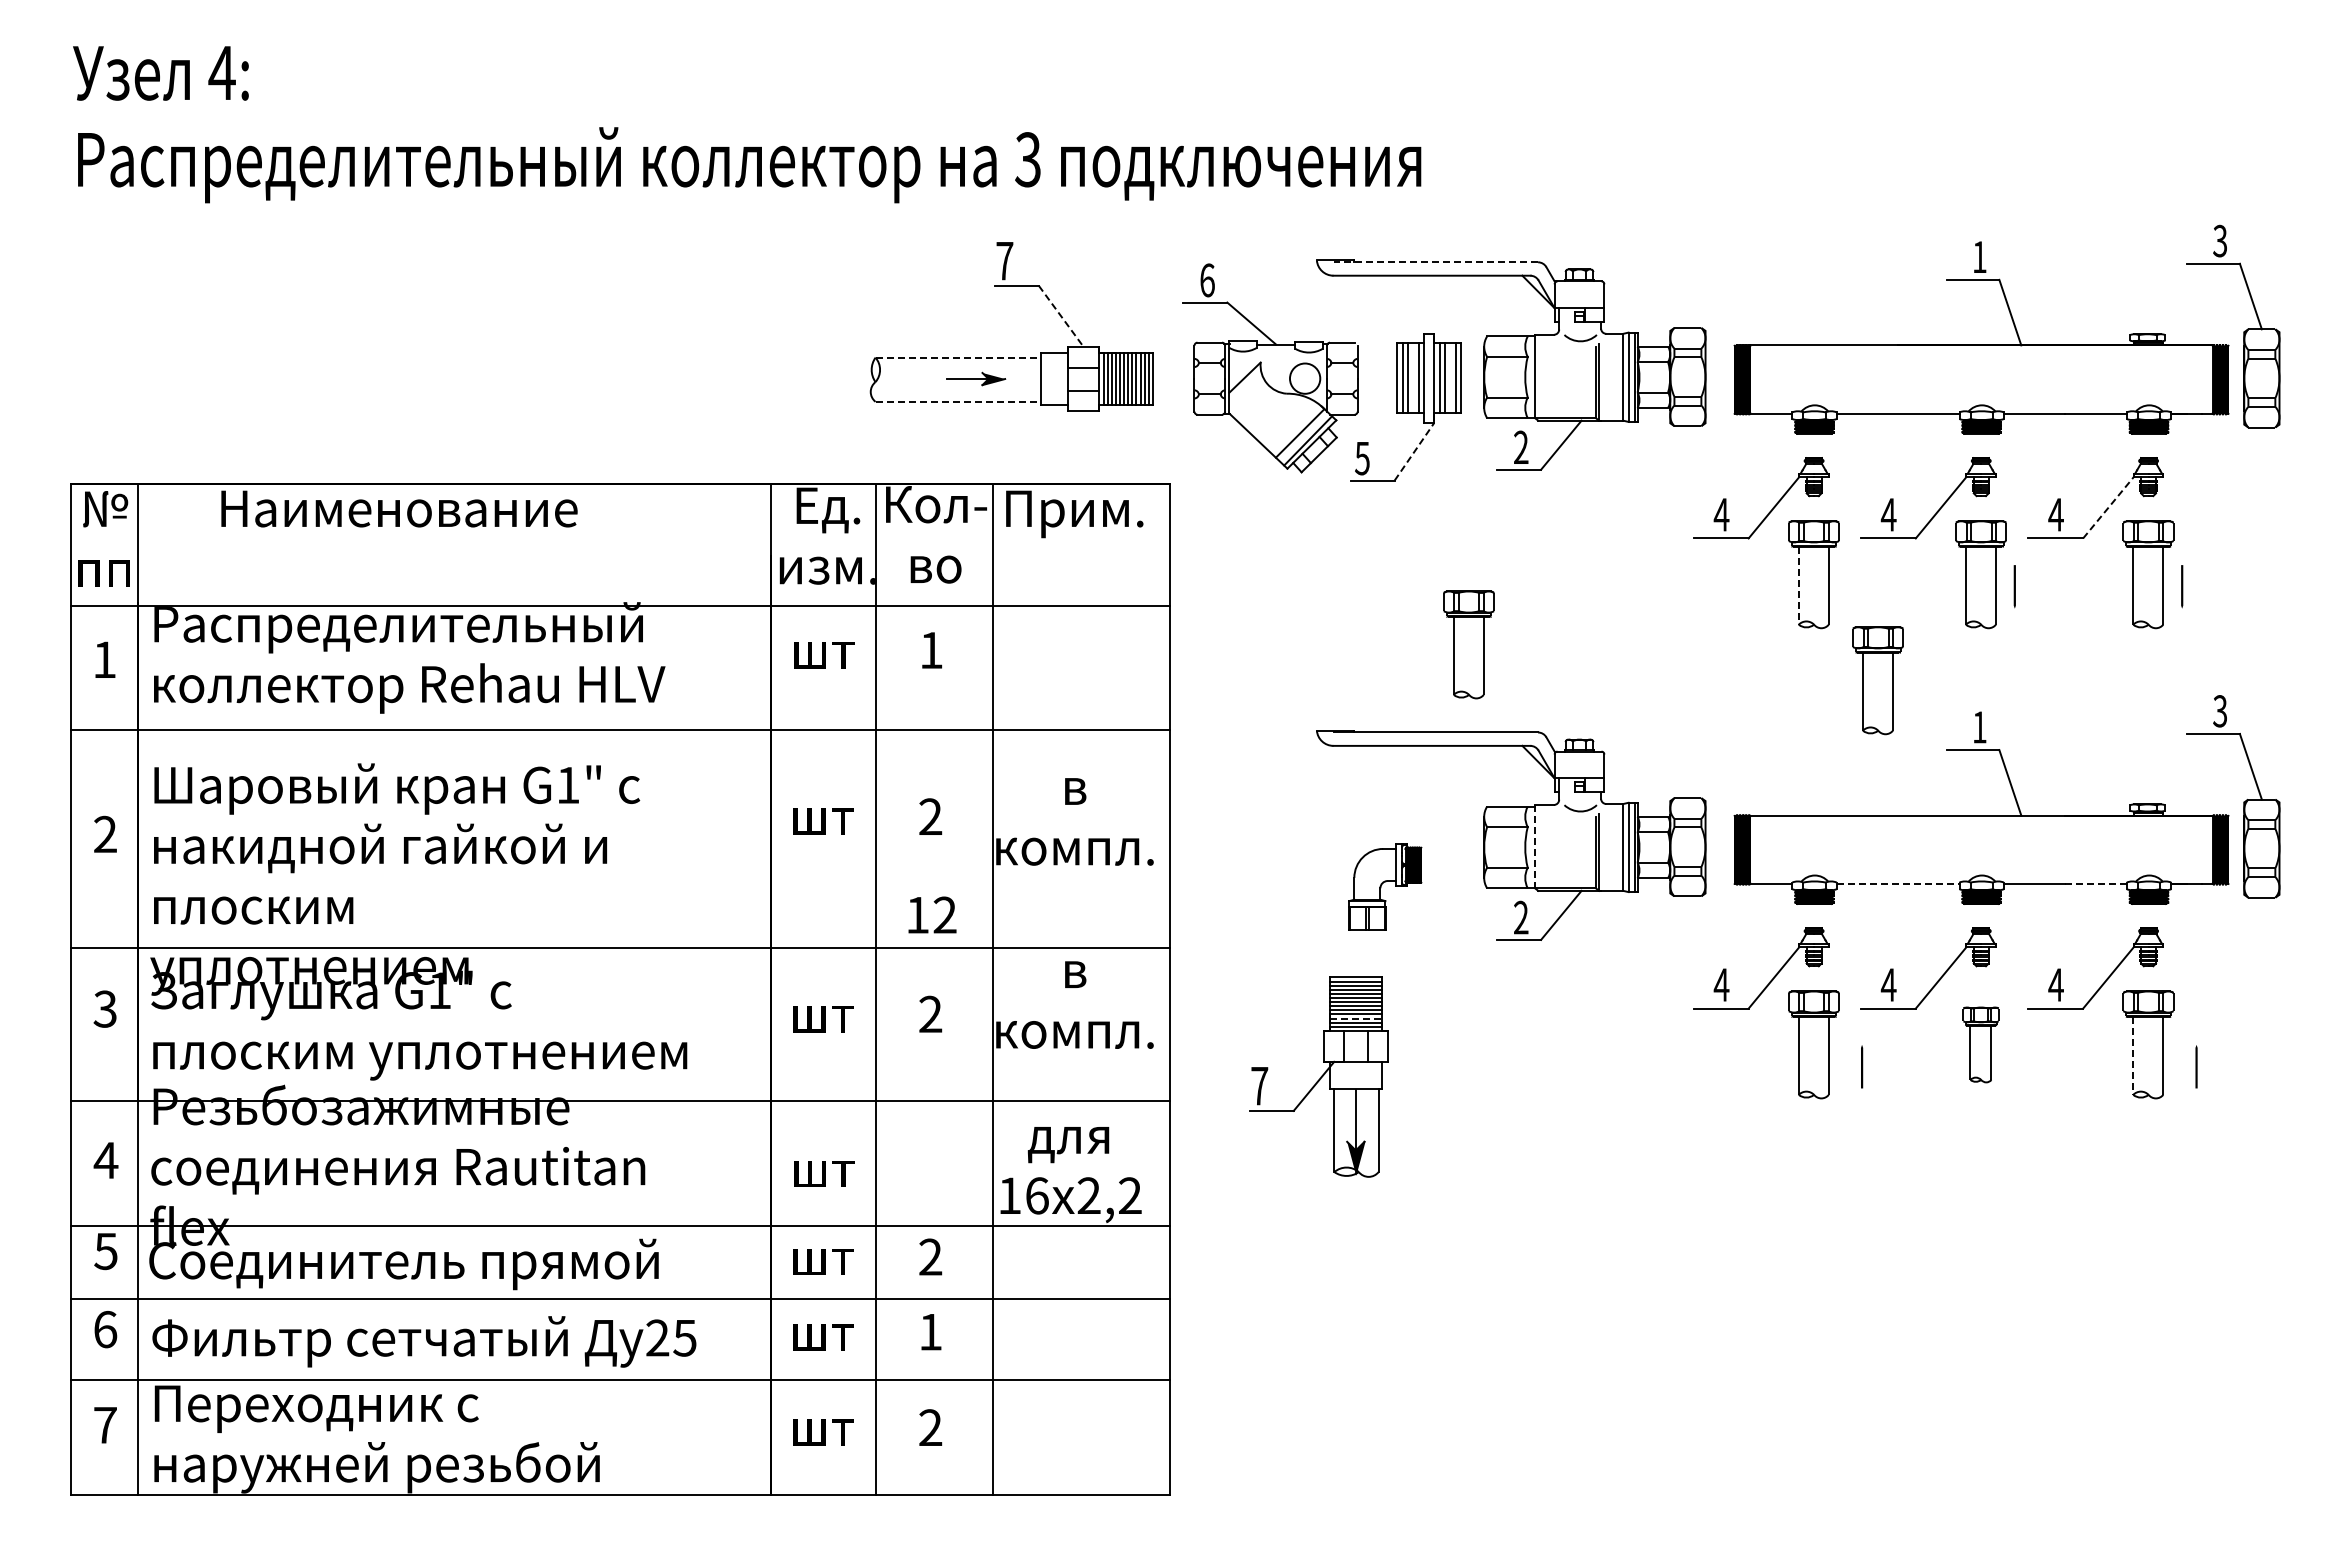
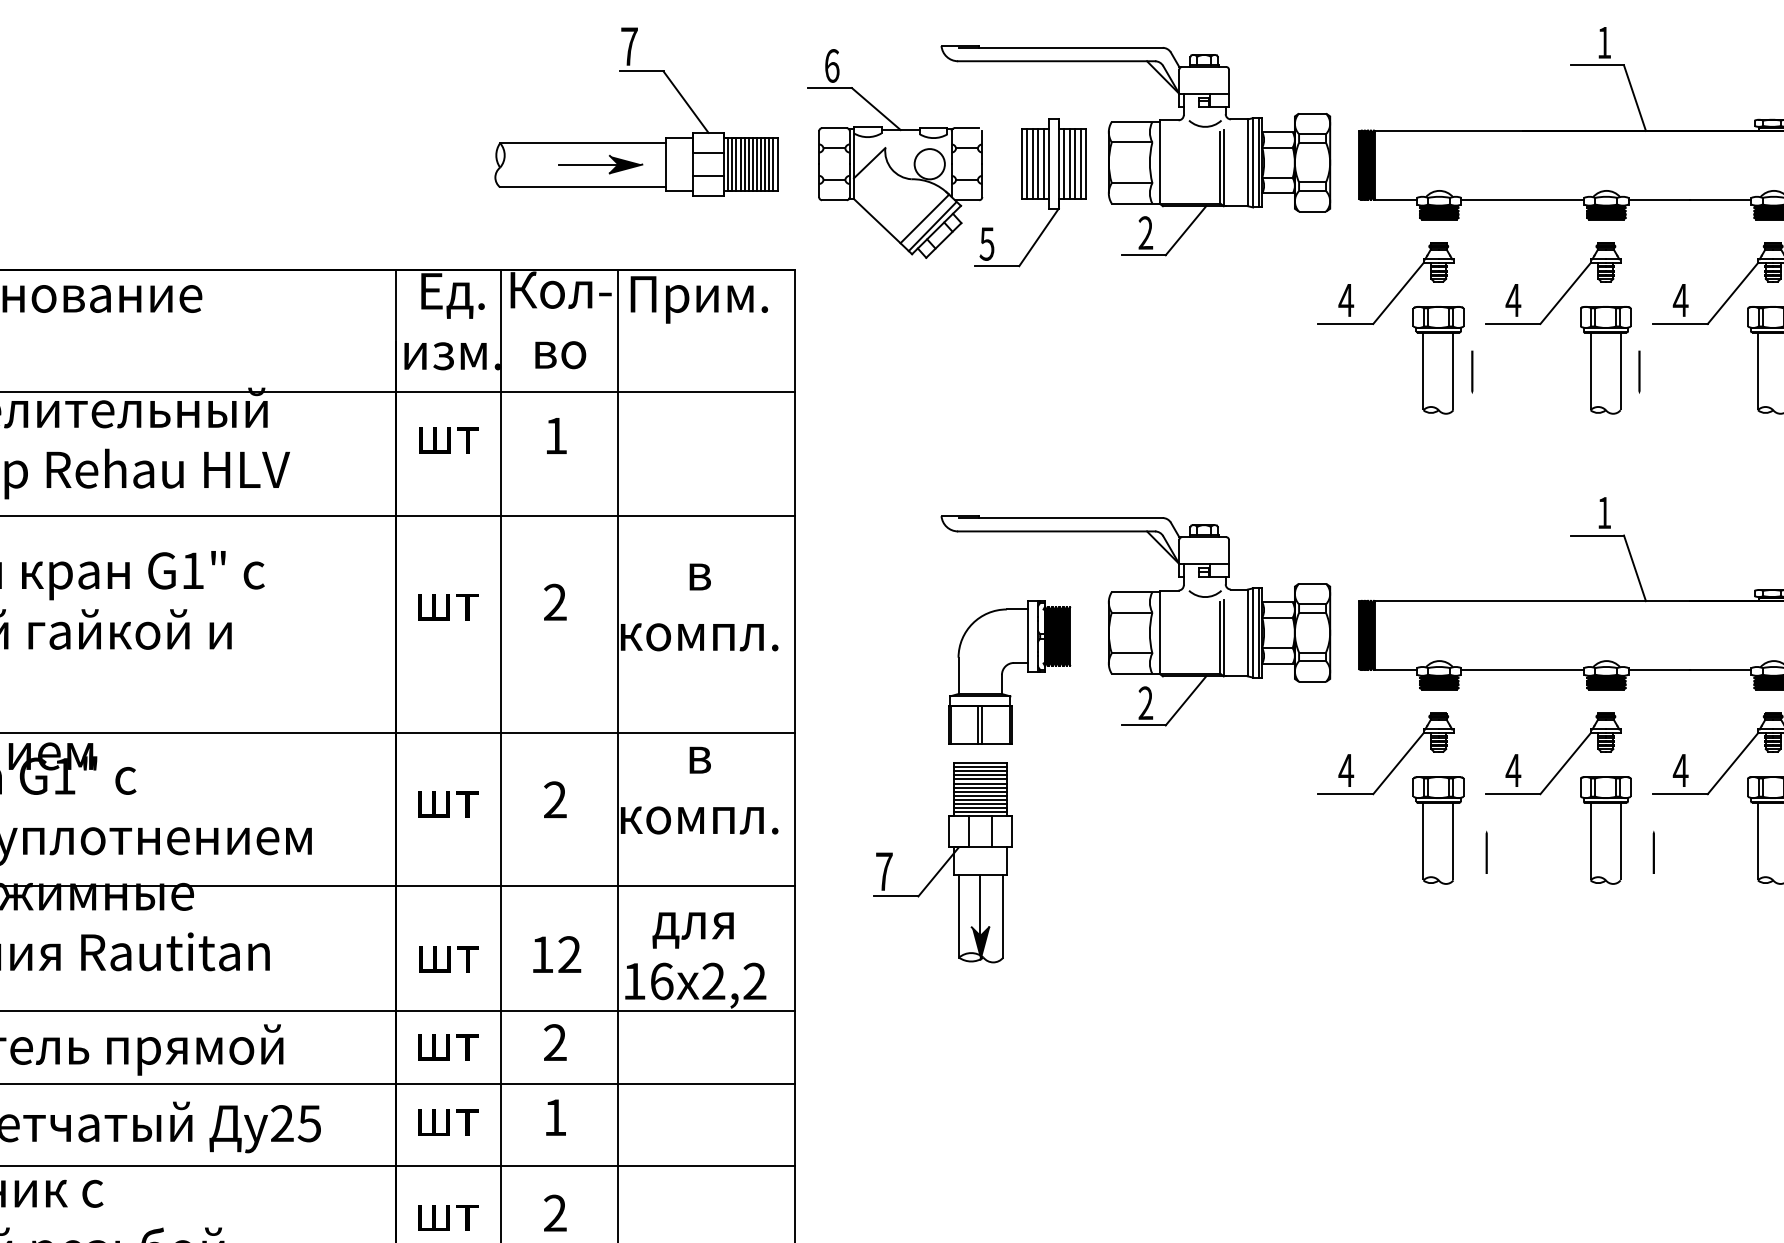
line: (1436, 262) -> (1061, 48), dashed -> solid
line: (1061, 317) -> (686, 103), dashed -> solid
line: (958, 357) -> (583, 143), dashed -> solid
part: (975, 378) -> (600, 164), size x1.43
line: (1413, 378) -> (1038, 164), added
line: (1450, 378) -> (1075, 164), added
line: (958, 401) -> (583, 187), dashed -> solid
line: (1414, 451) -> (1039, 237), dashed -> solid
line: (2108, 507) -> (1733, 293), dashed -> solid
line: (1798, 585) -> (1423, 371), dashed -> solid
line: (1847, 586) -> (1472, 372), added
part: (1468, 644) -> (1093, 430), removed
part: (1877, 680) -> (1502, 466), removed
line: (1534, 846) -> (1159, 632), dashed -> solid
line: (1898, 884) -> (1523, 670), dashed -> solid
line: (2096, 884) -> (1721, 670), dashed -> solid
part: (1384, 886) -> (1009, 672), size x1.67
text: (932, 914) -> (557, 954), moved
line: (1356, 1018) -> (981, 804), dashed -> solid
part: (1980, 1044) -> (1605, 830), size x1.43
line: (2133, 1056) -> (1758, 842), dashed -> solid
line: (2029, 1066) -> (1654, 852), added

